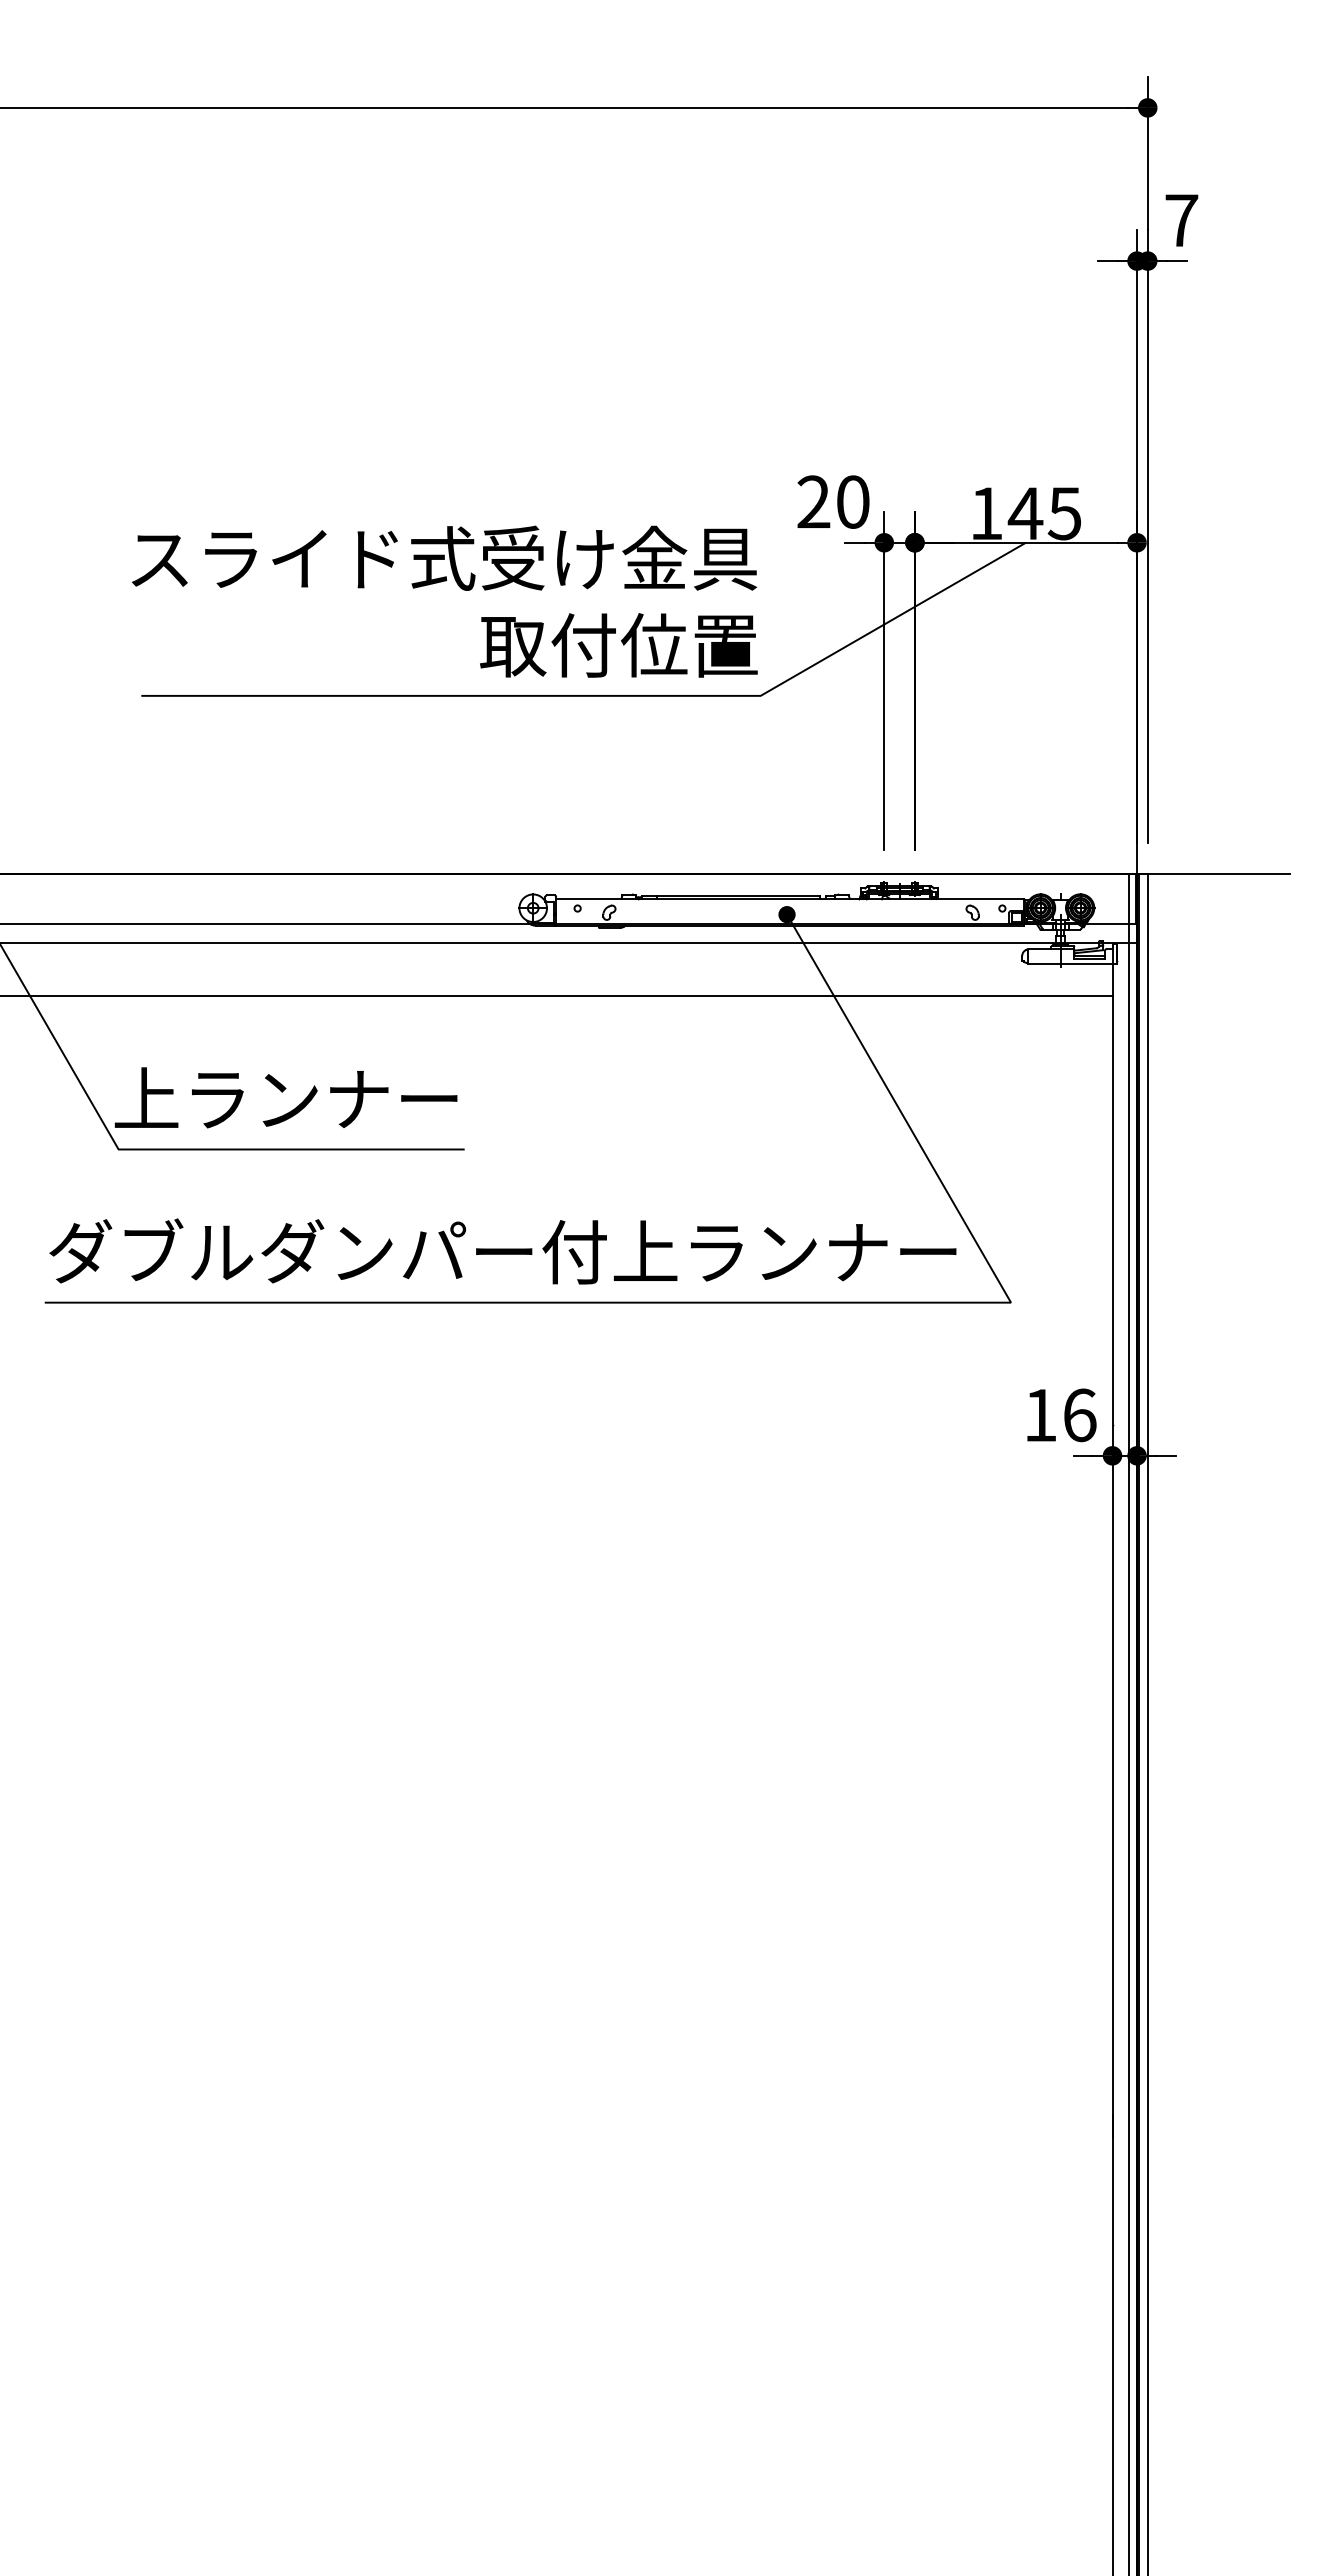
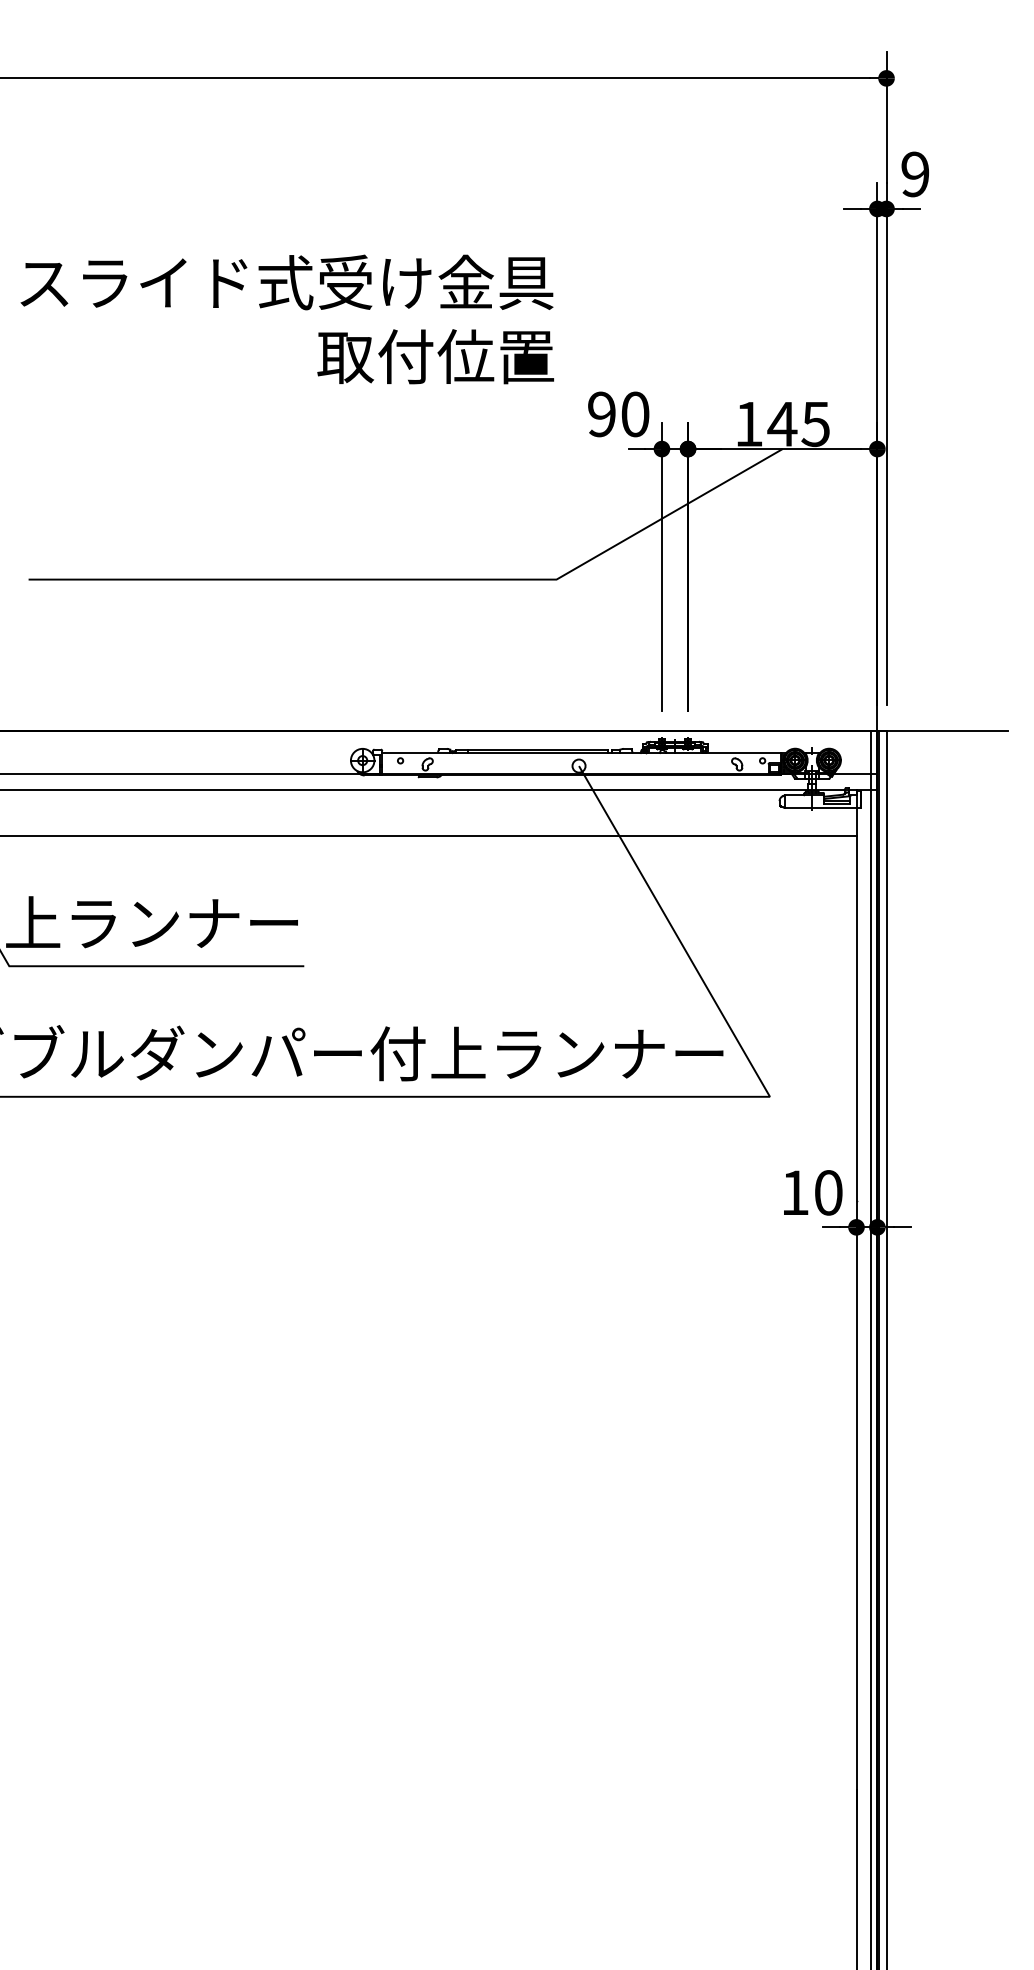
text: (1181, 220) -> (915, 174), 7 -> 9
text: (813, 501) -> (601, 413), 20 -> 90
text: (444, 601) -> (287, 319), moved
fill: (786, 914) -> (578, 765), removed
text: (1080, 1415) -> (829, 1192), 16 -> 10

